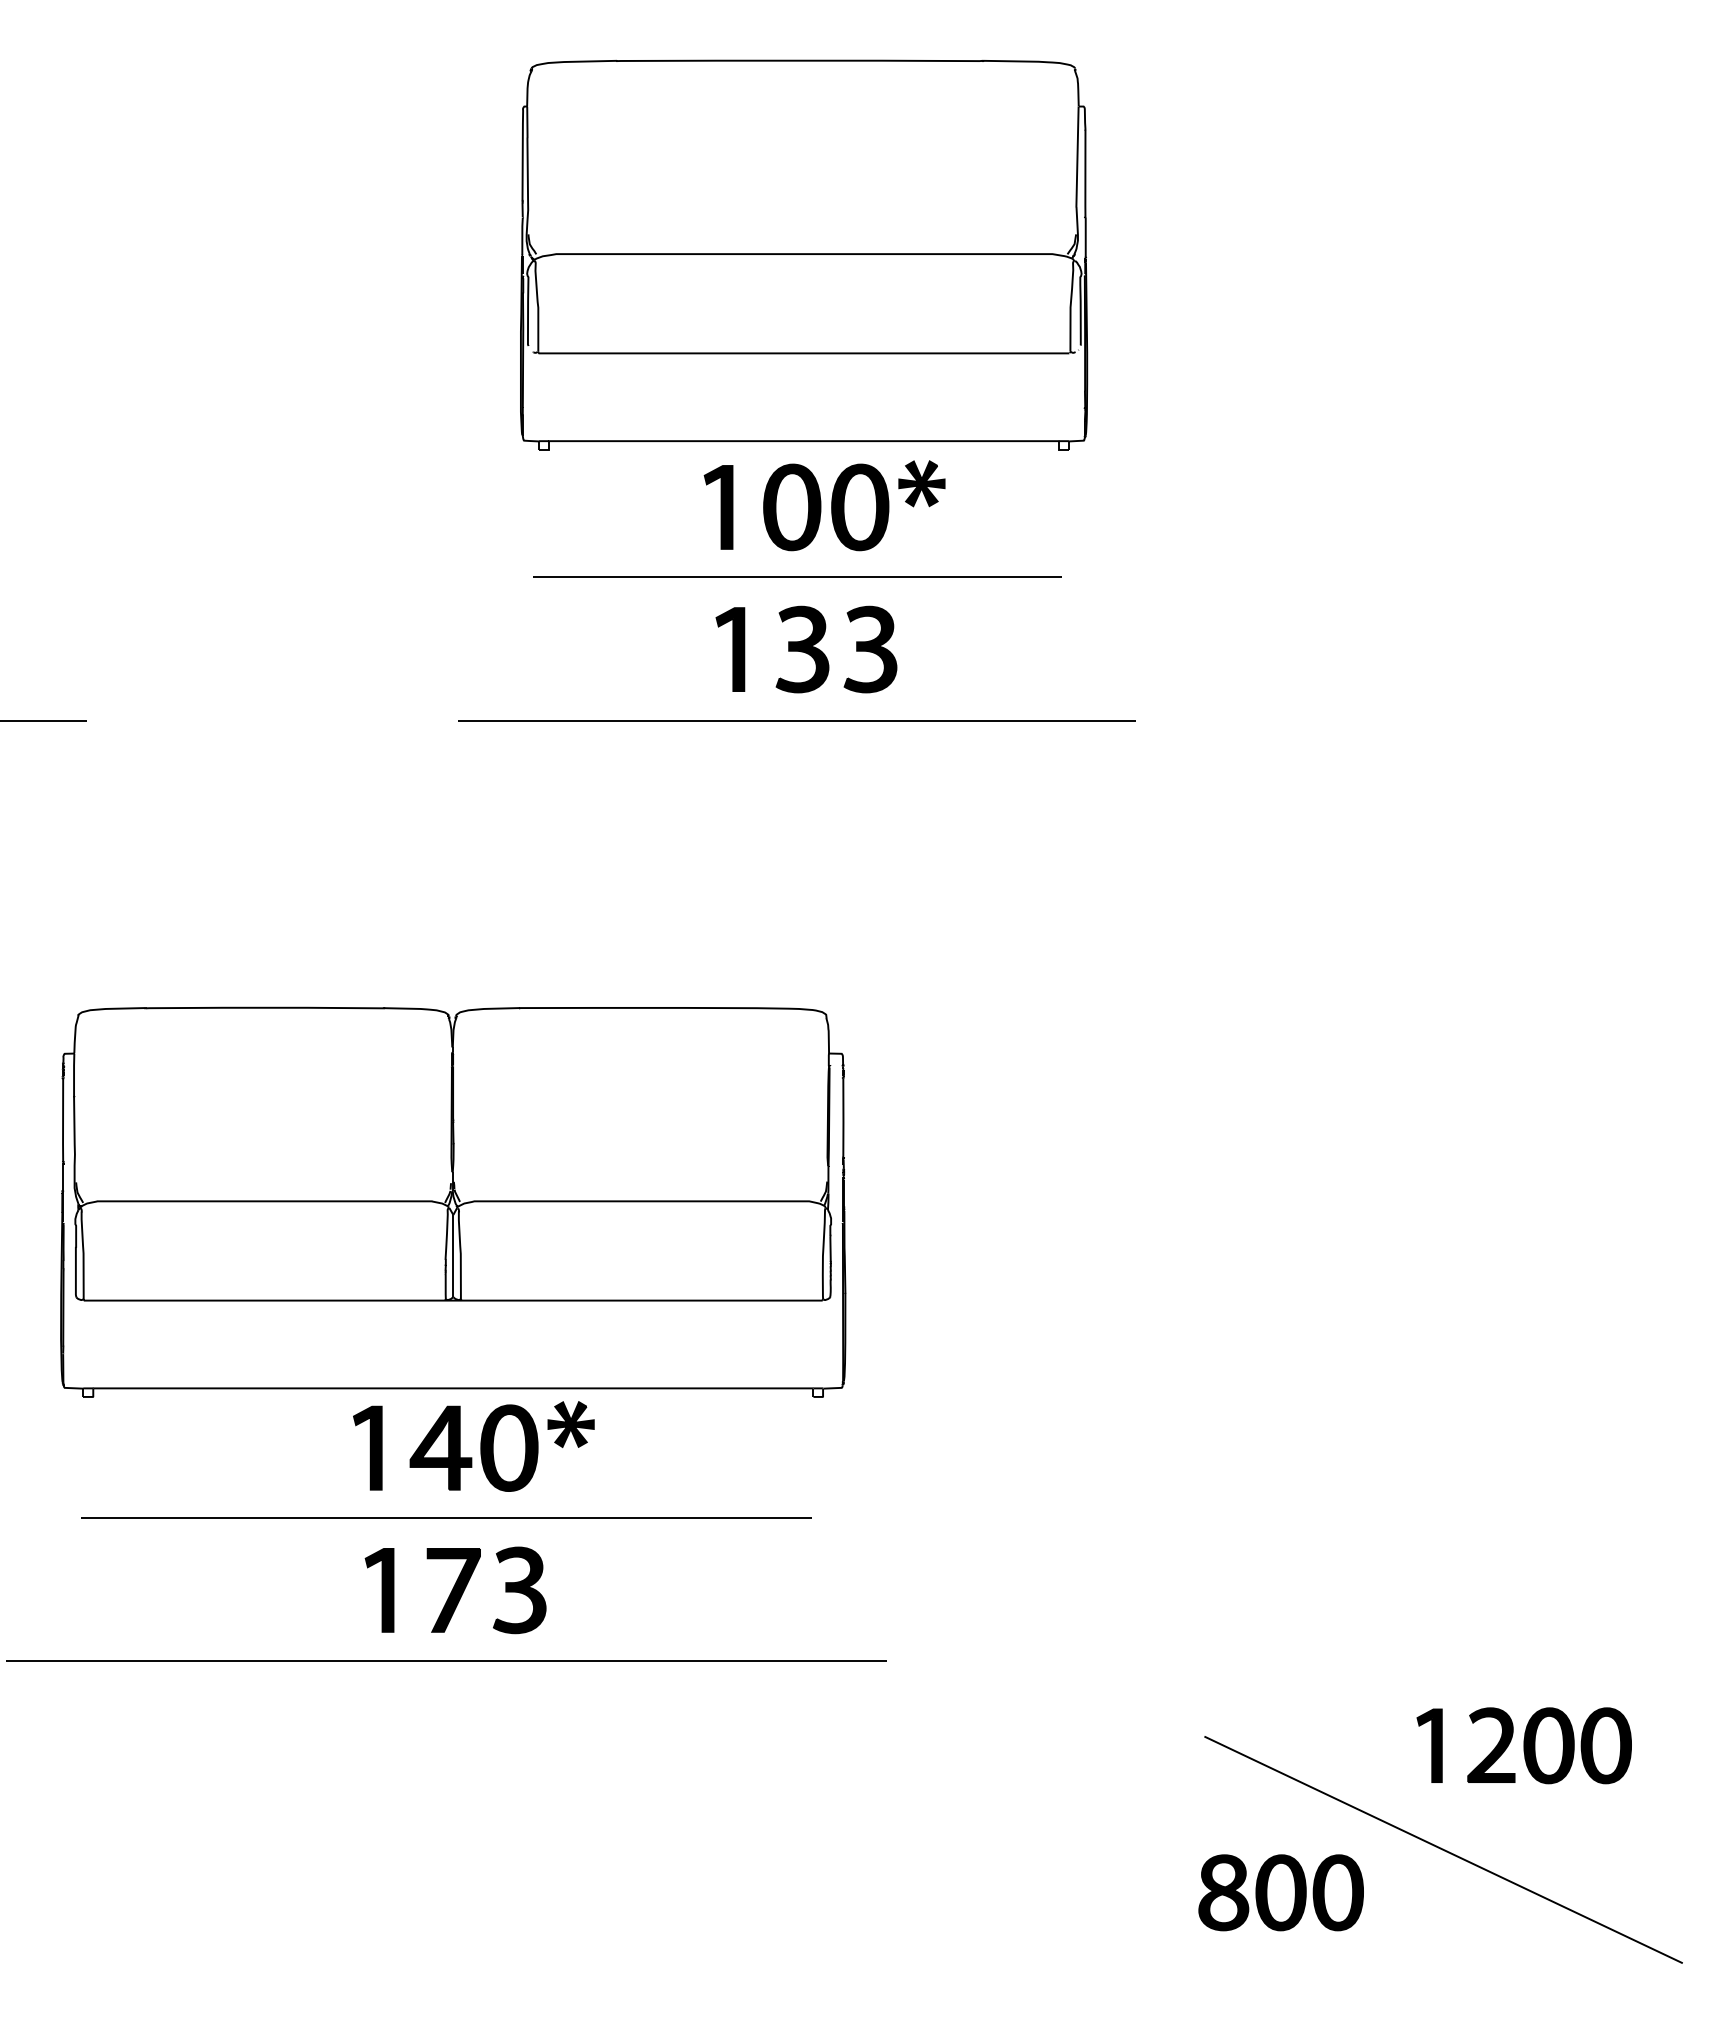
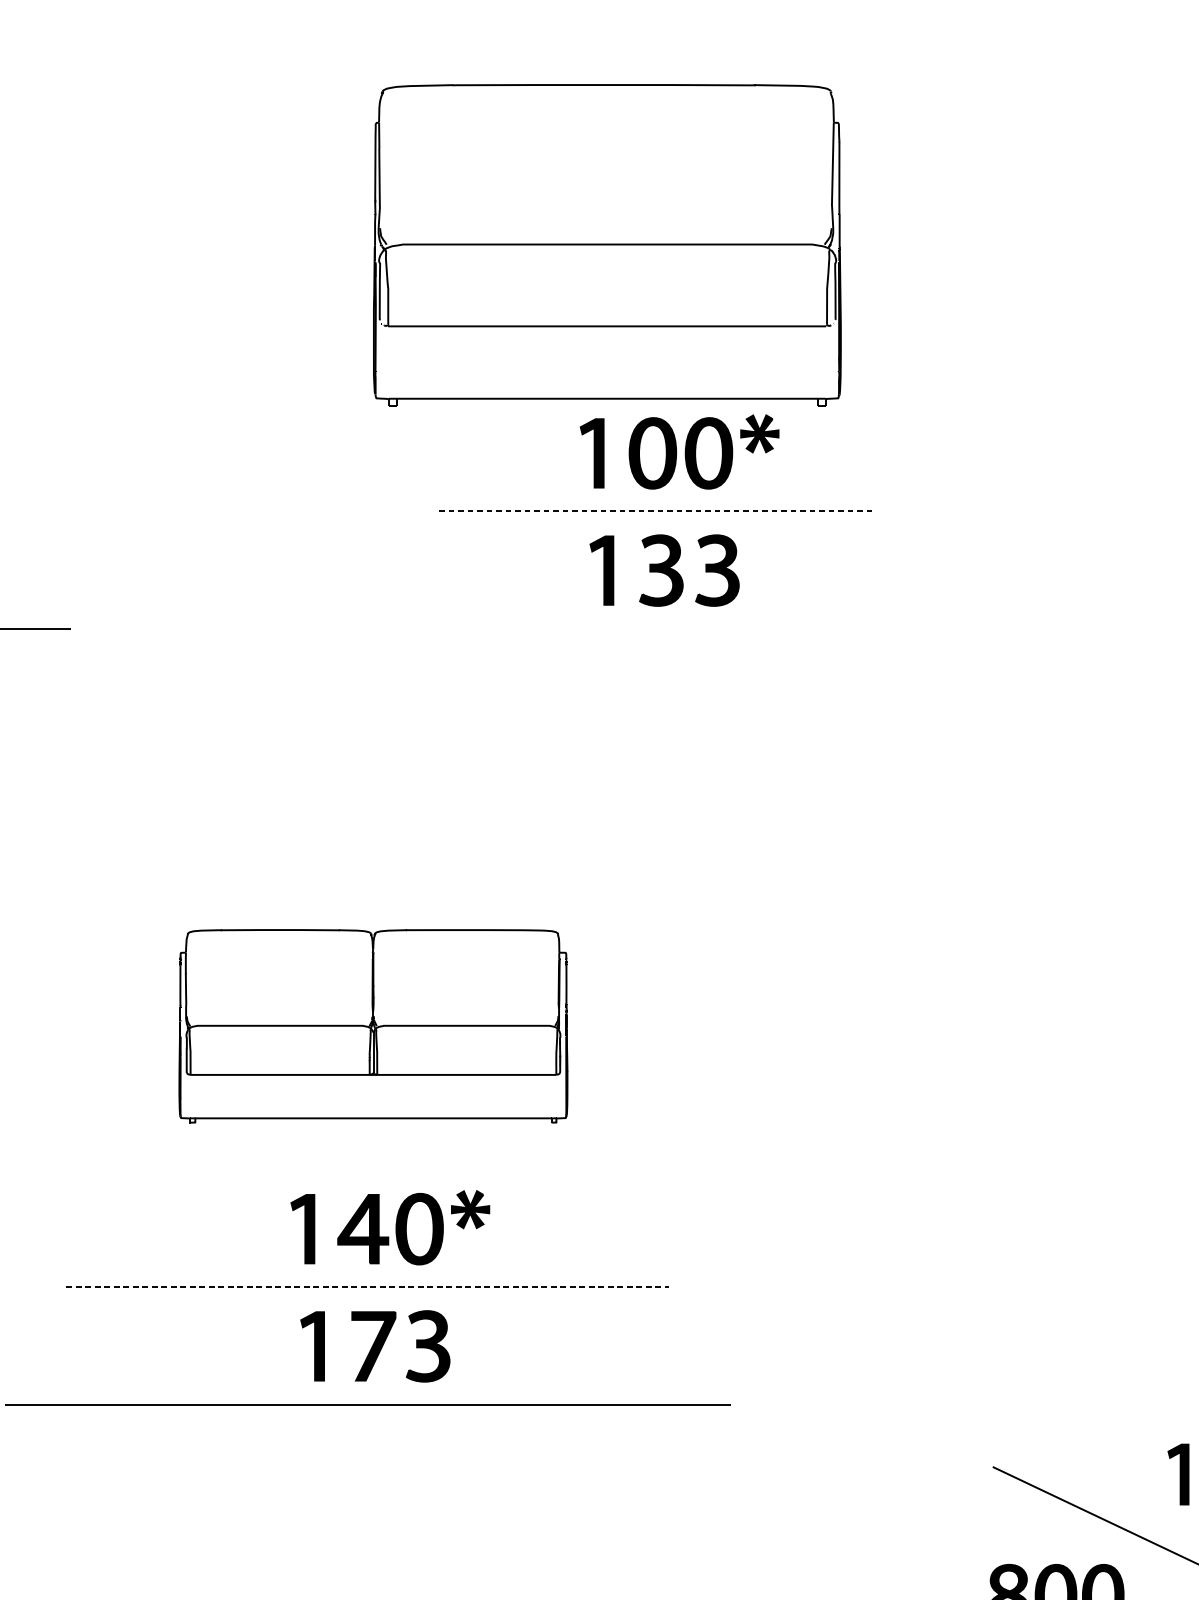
part: (804, 254) -> (607, 244), moved
line: (797, 577) -> (657, 511), solid -> dashed
line: (796, 720) -> (656, 629), removed
part: (453, 1201) -> (373, 1025), size x0.6
line: (446, 1517) -> (367, 1286), solid -> dashed

